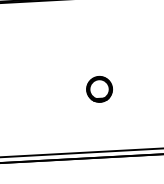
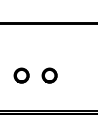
circle: (49, 91) -> (21, 75), added

